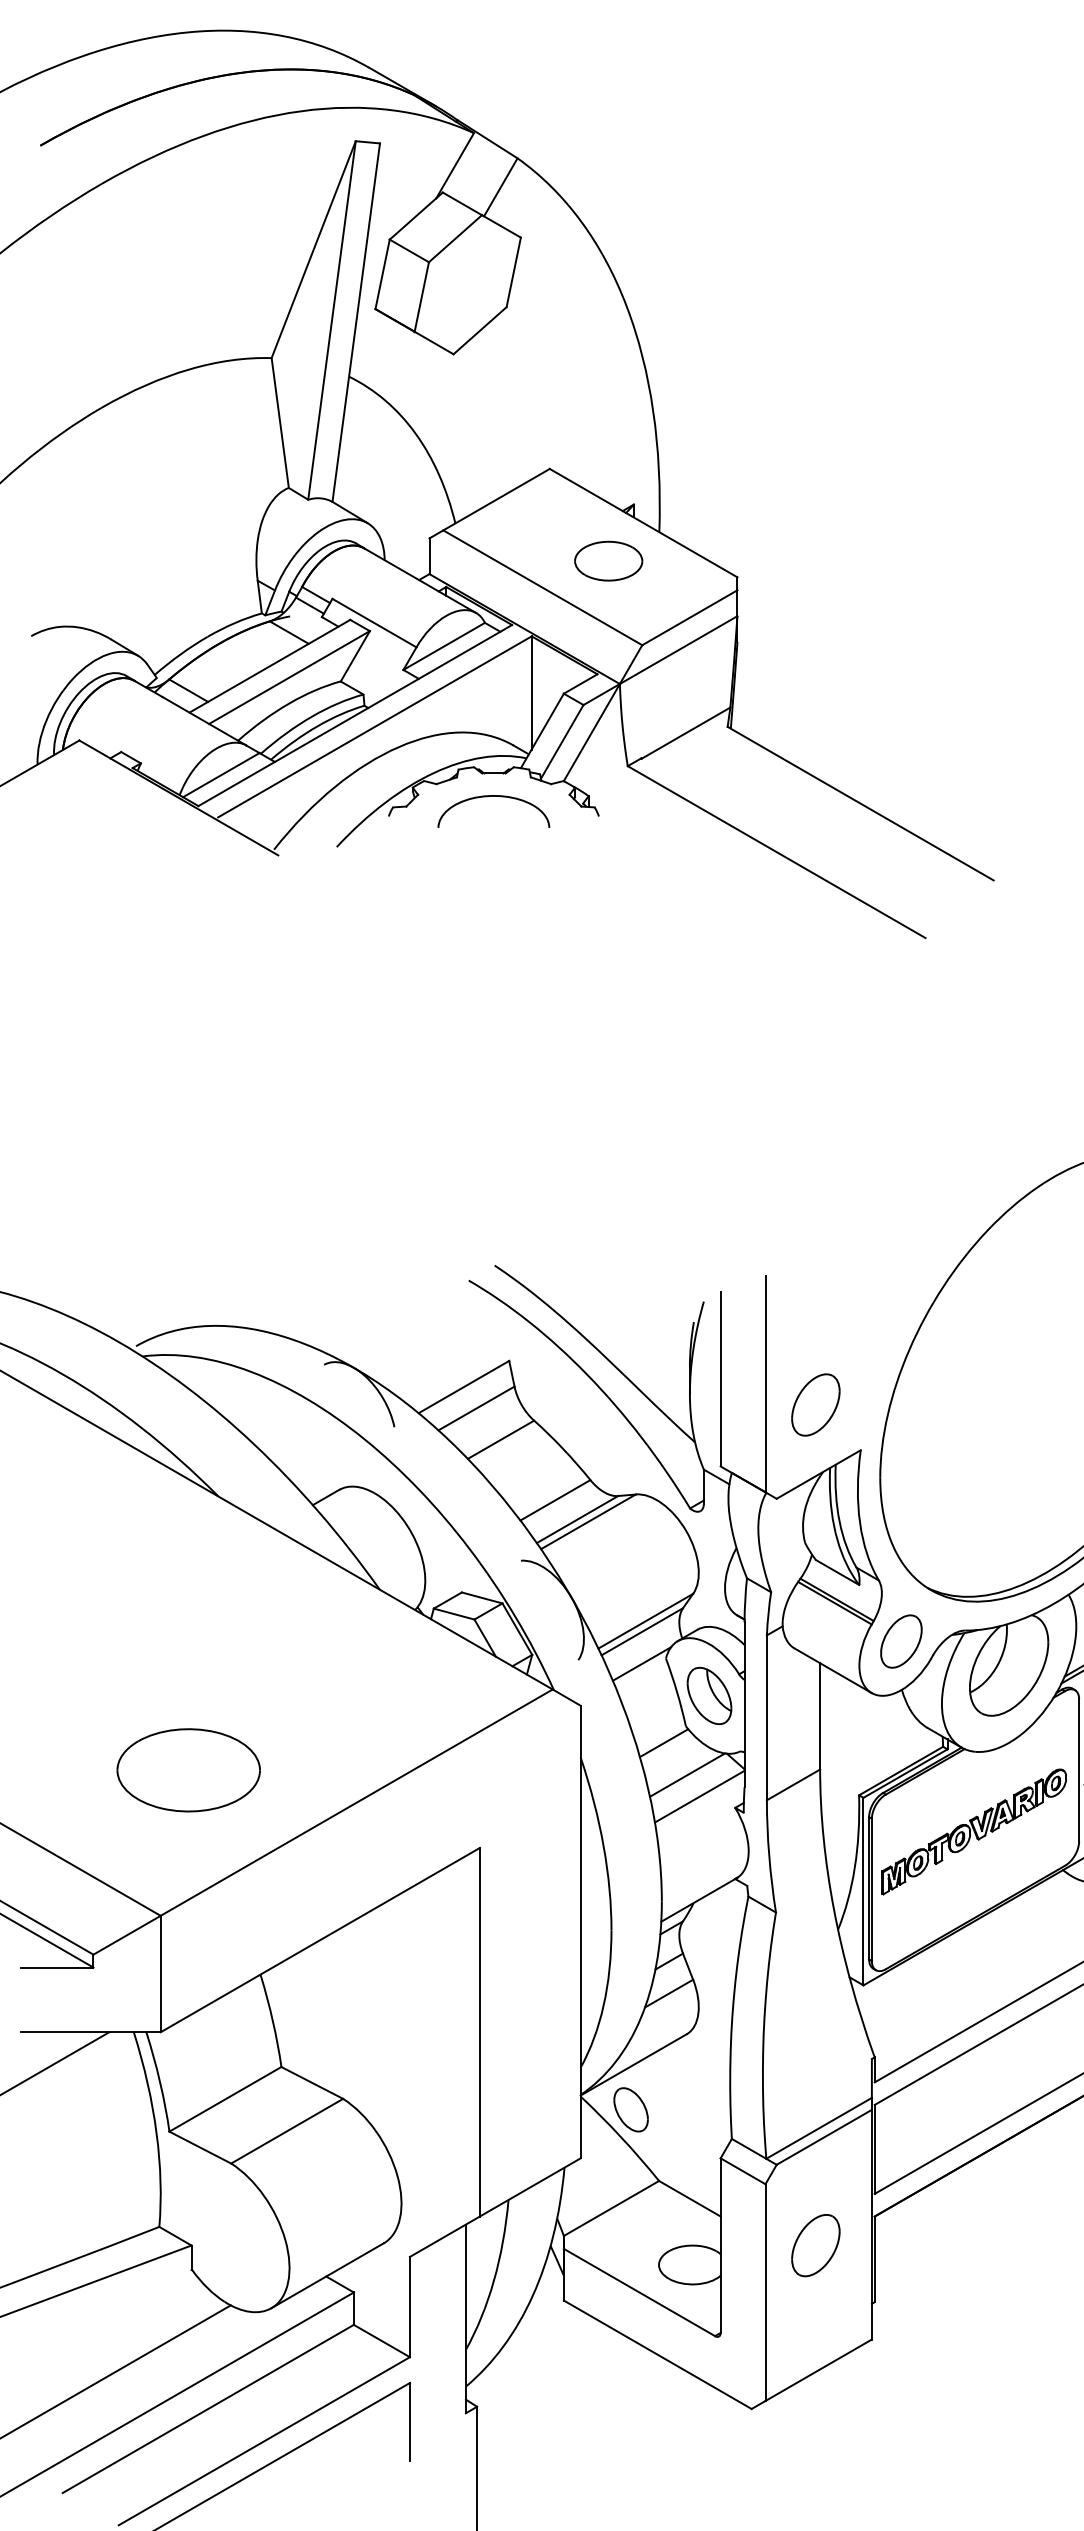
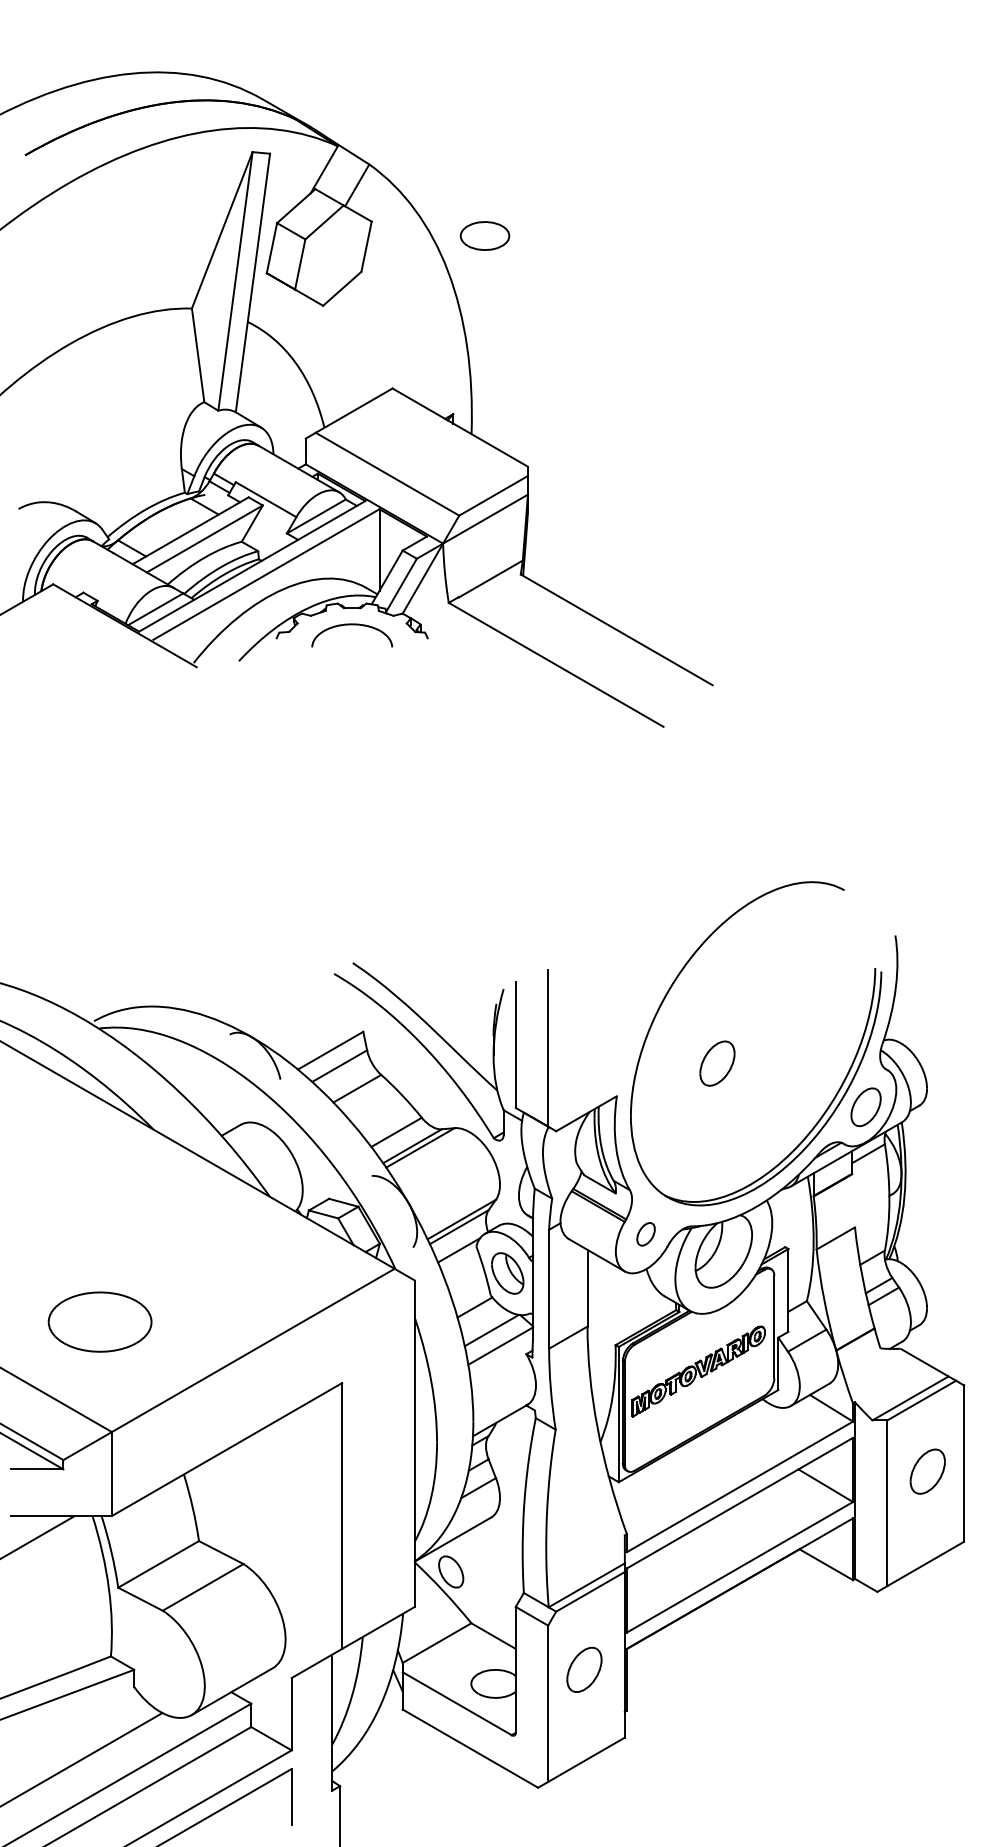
part: (607, 560) -> (484, 235), moved
part: (815, 1404) -> (717, 1063), moved
part: (900, 1641) -> (645, 1234), size x0.6
part: (187, 1769) -> (99, 1321), moved

